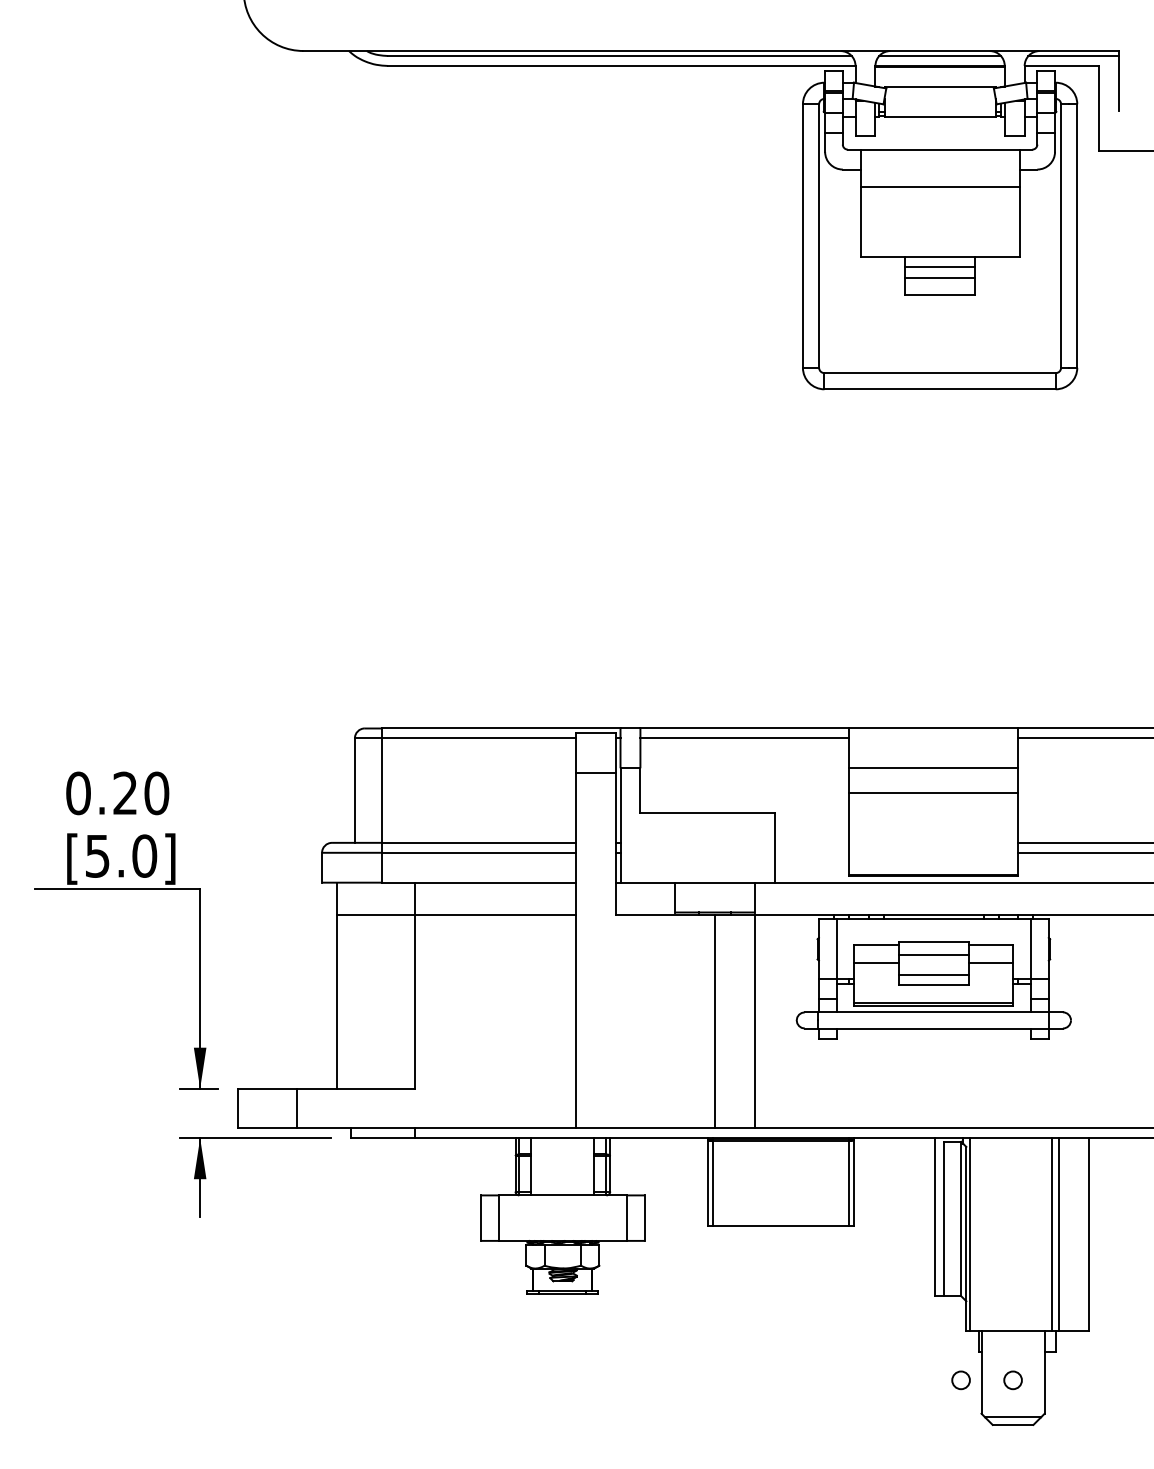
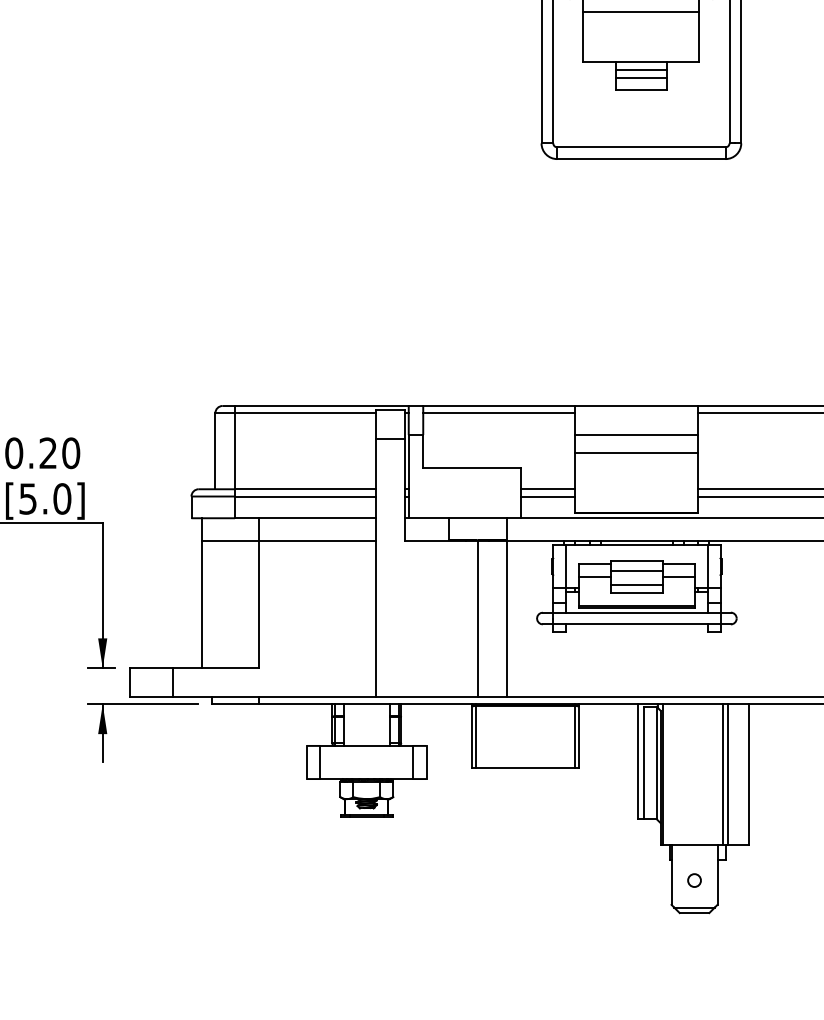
line: (811, 842) -> (547, 489), added
line: (811, 852) -> (547, 496), added
circle: (960, 1380) -> (656, 880), removed

